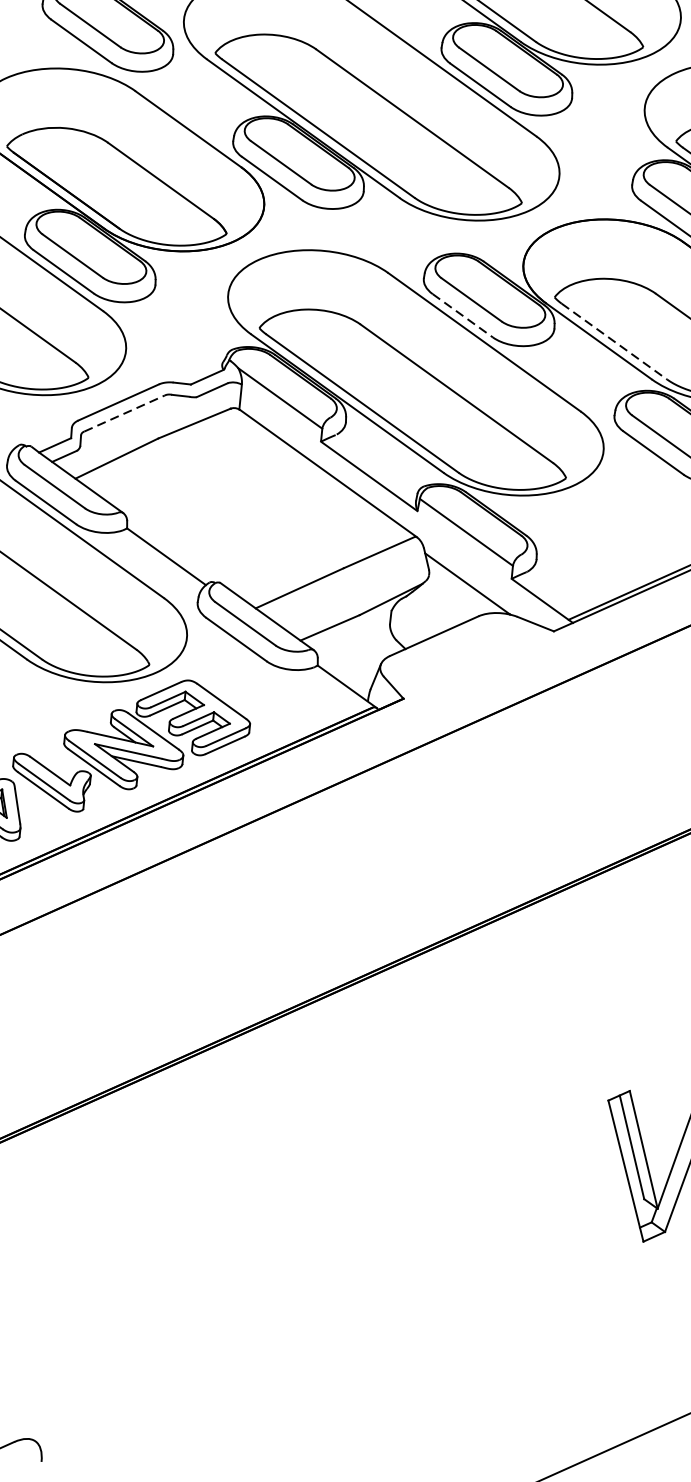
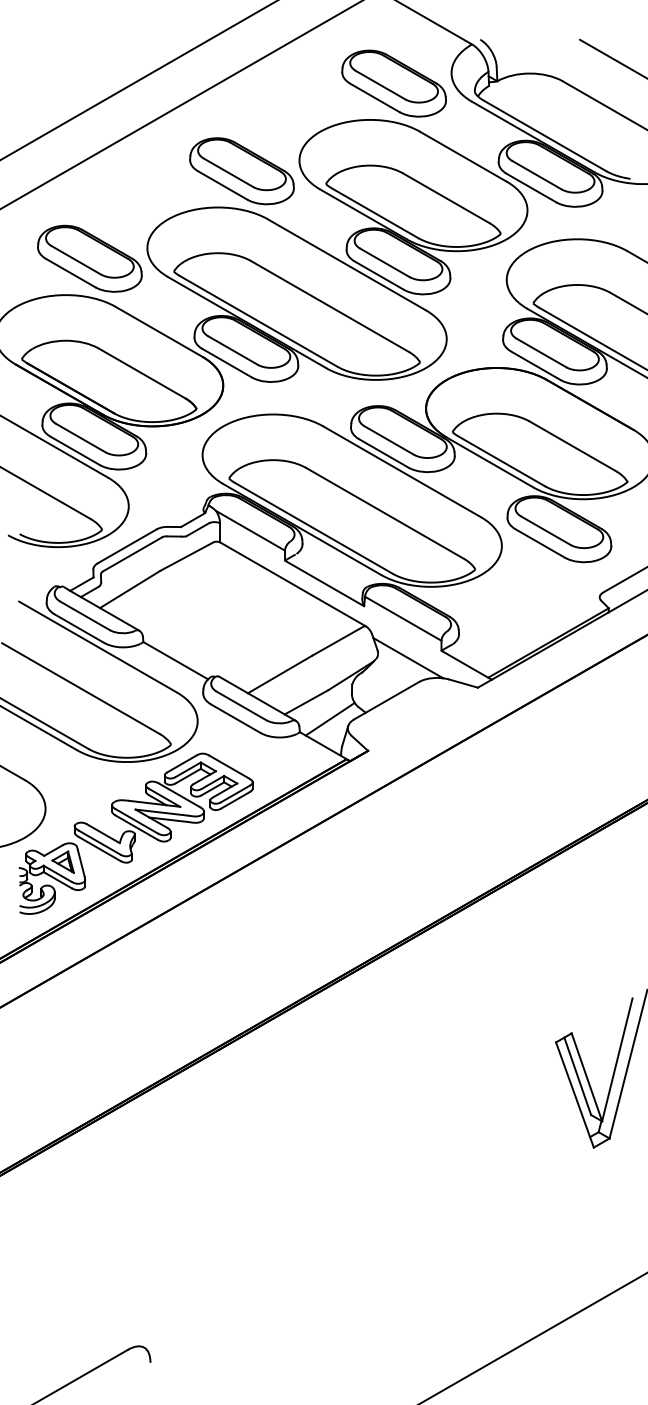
line: (462, 315) -> (383, 453), dashed -> solid
line: (614, 341) -> (501, 461), dashed -> solid
line: (124, 413) -> (132, 554), dashed -> solid
line: (357, 651) -> (329, 718), added

